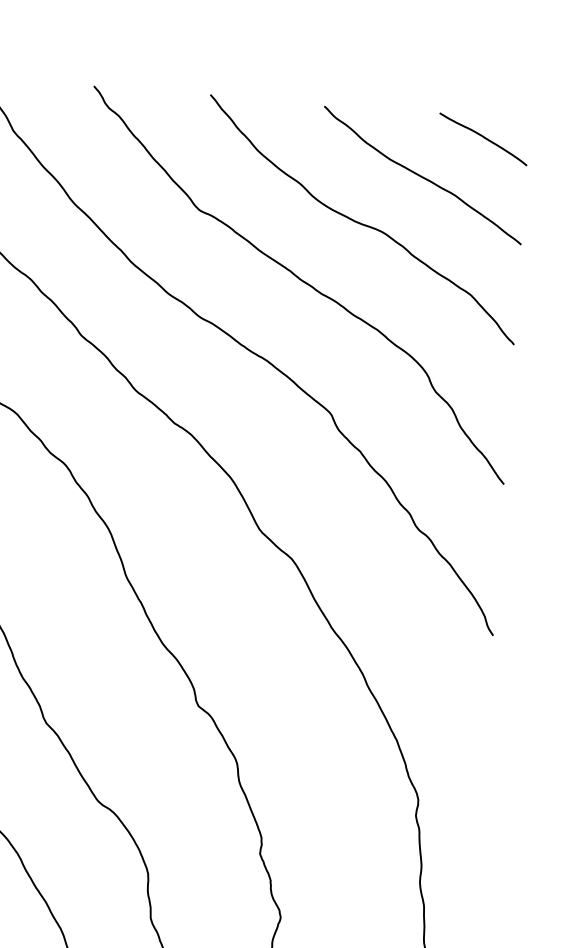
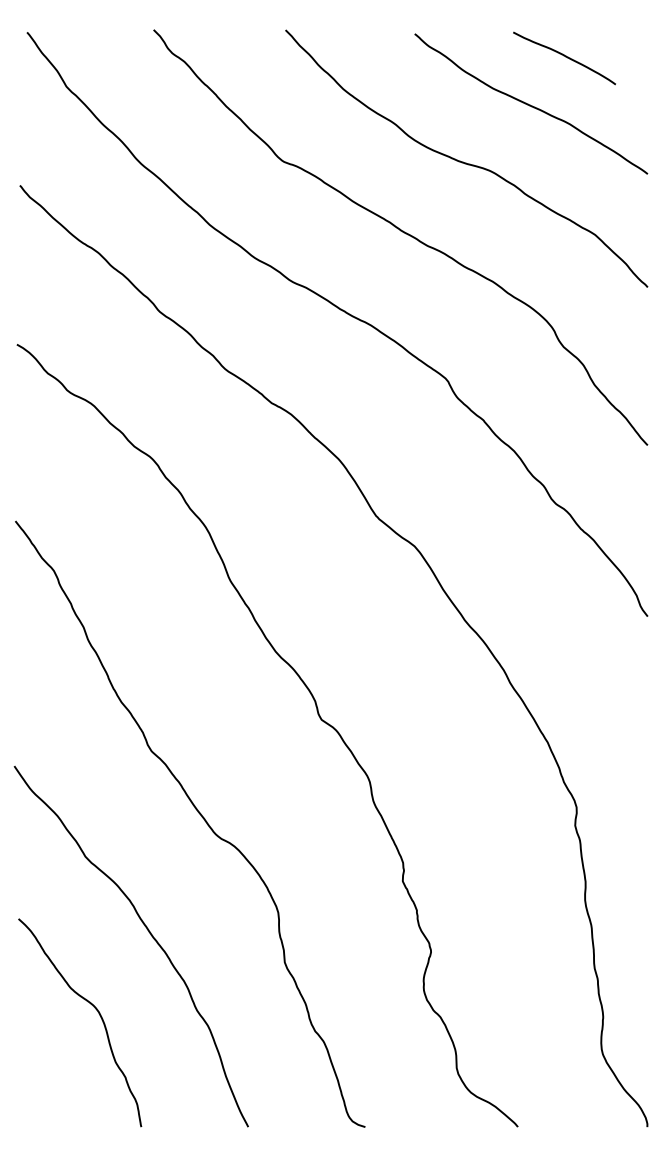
curve: (484, 138) -> (565, 57), moved

